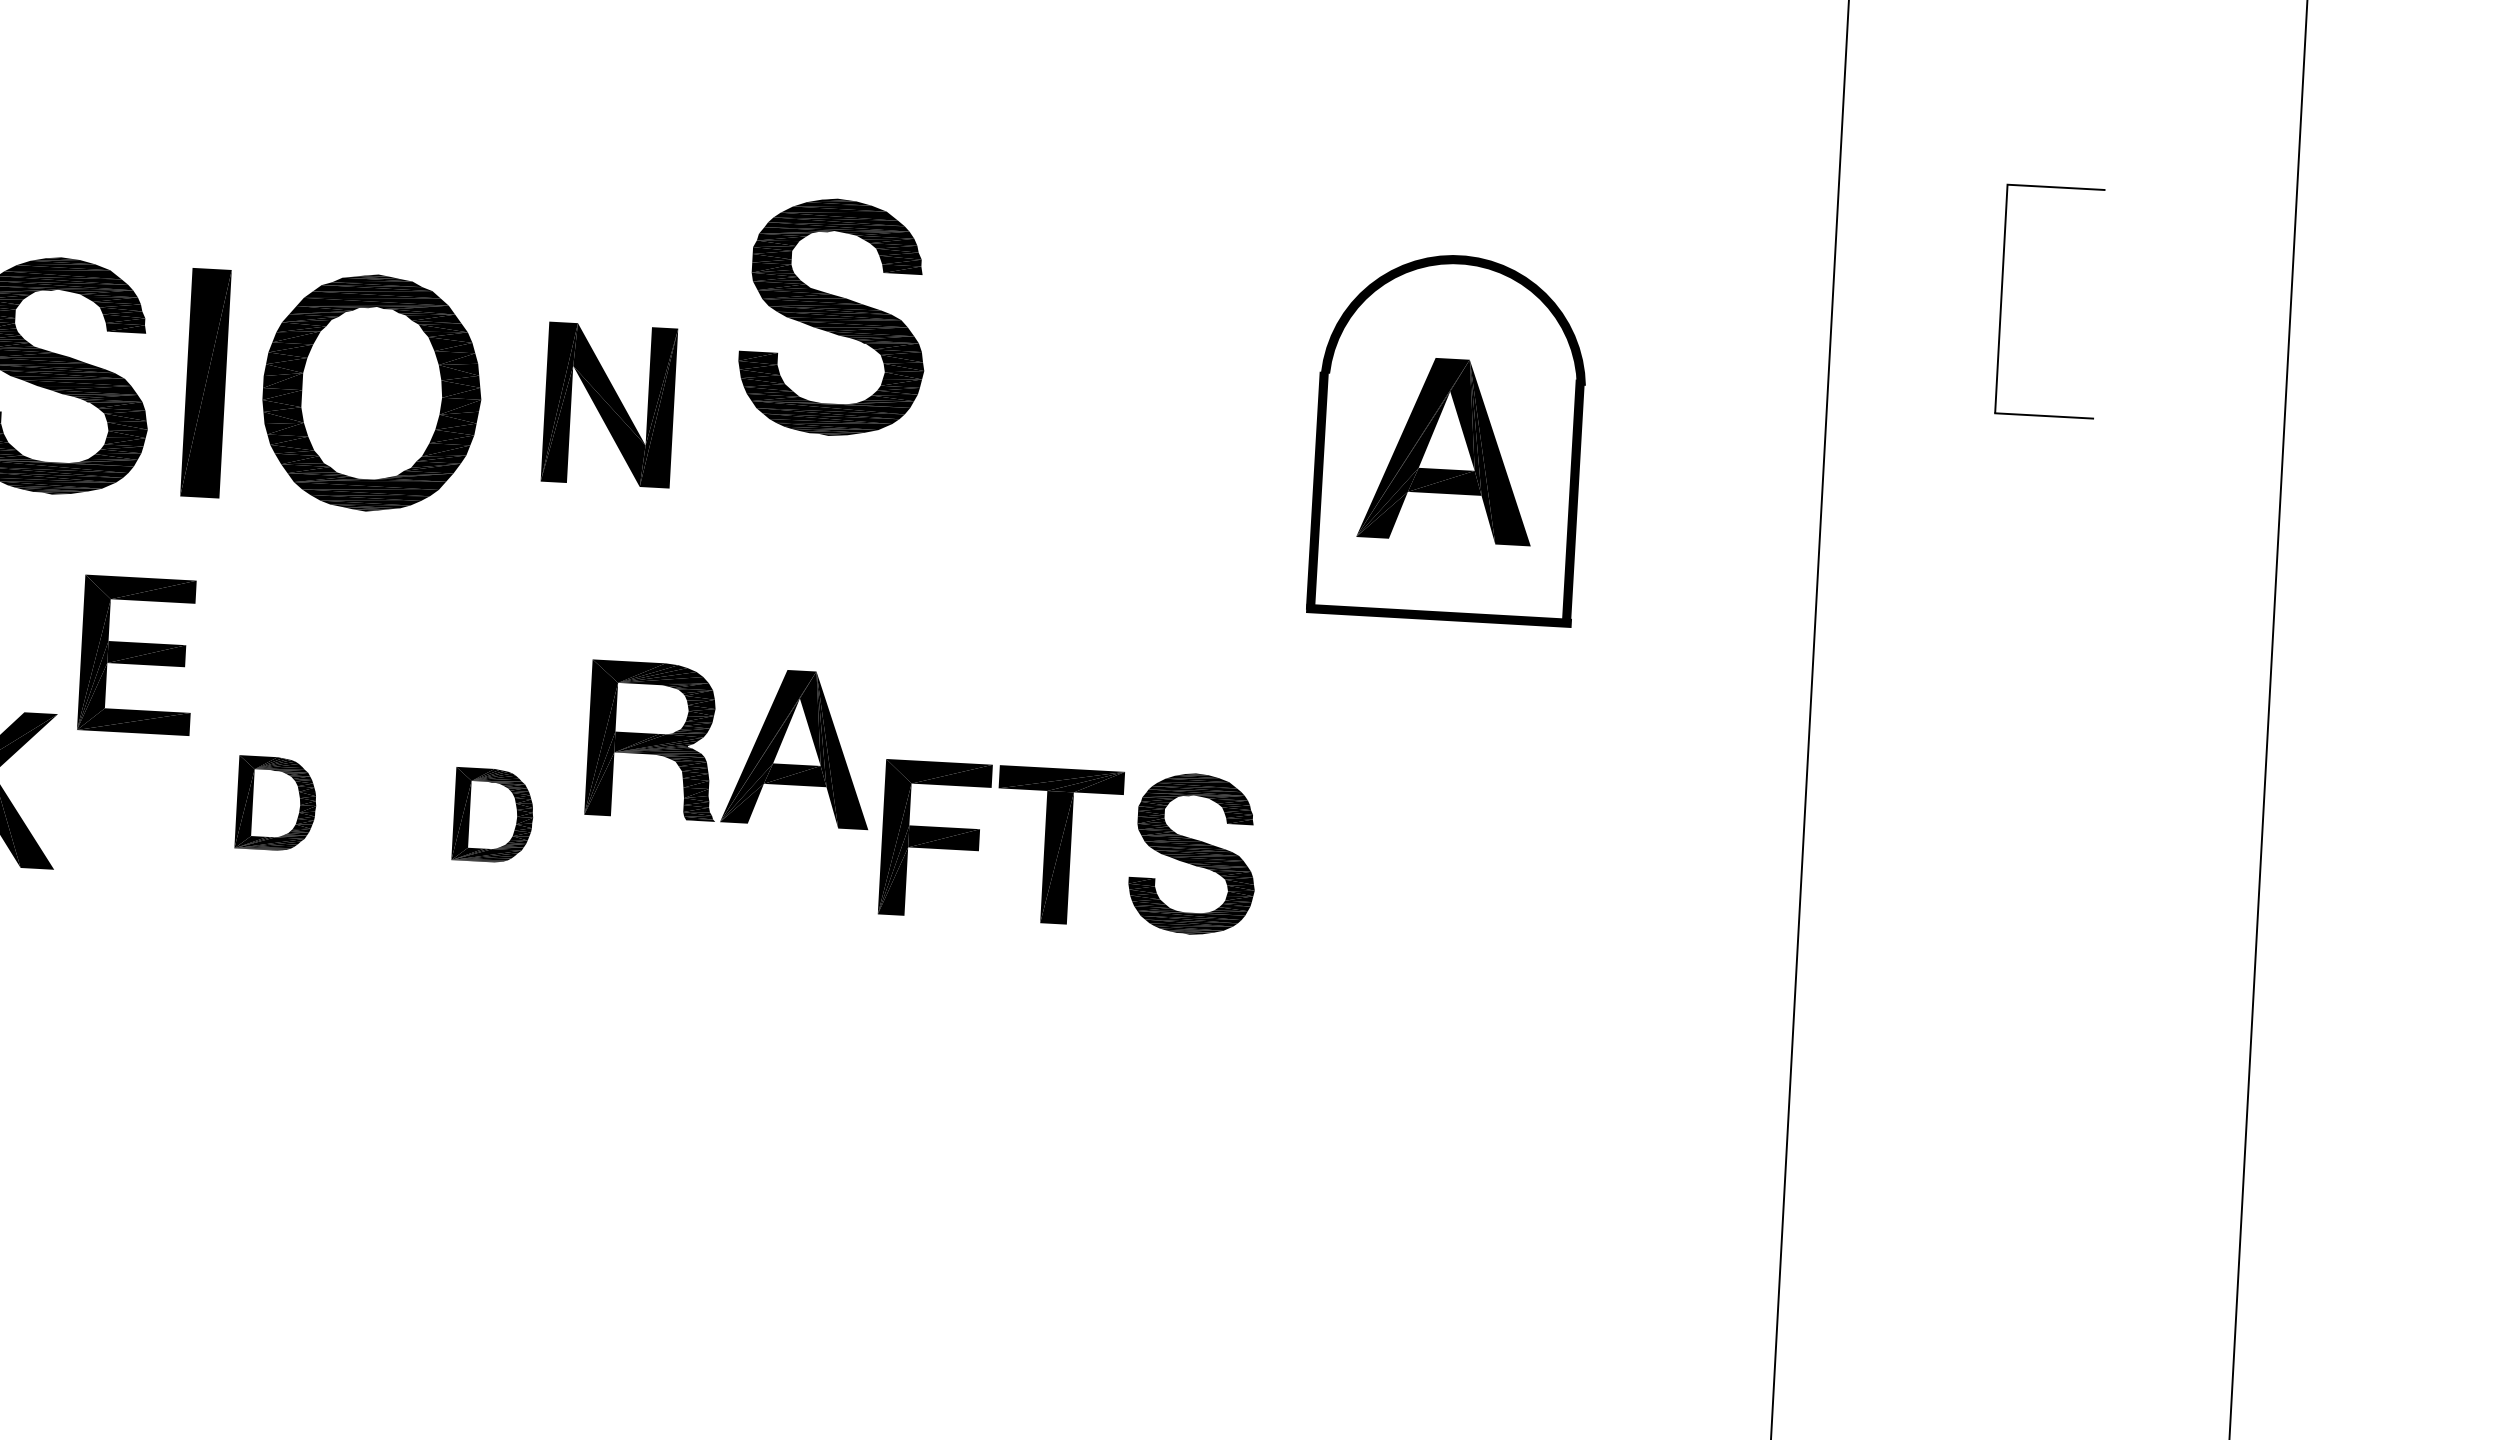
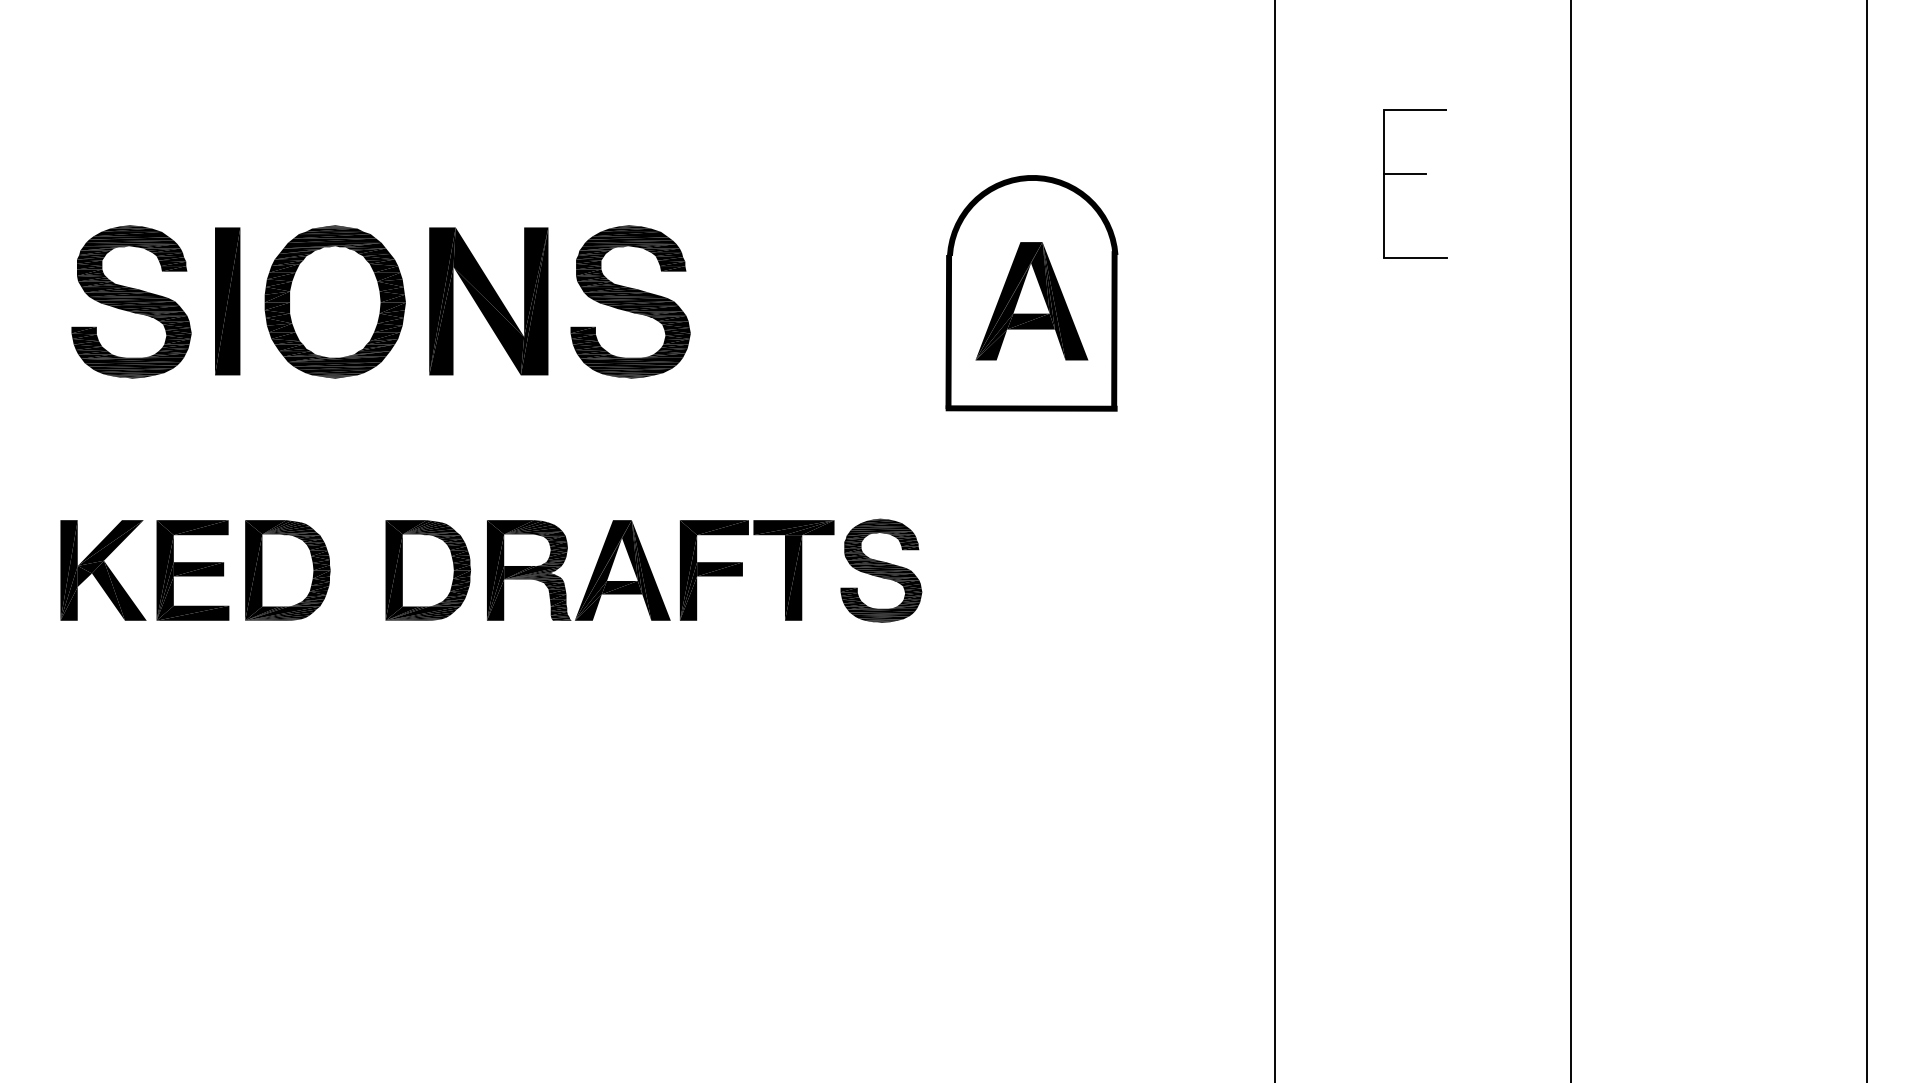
line: (2034, 284) -> (1404, 173), added
part: (833, 316) -> (630, 301), moved
part: (608, 405) -> (488, 301), size x1.43
part: (136, 655) -> (192, 570), moved
part: (751, 750) -> (592, 573), moved
part: (275, 803) -> (287, 570), size x1.67
part: (493, 815) -> (428, 570), size x1.67

